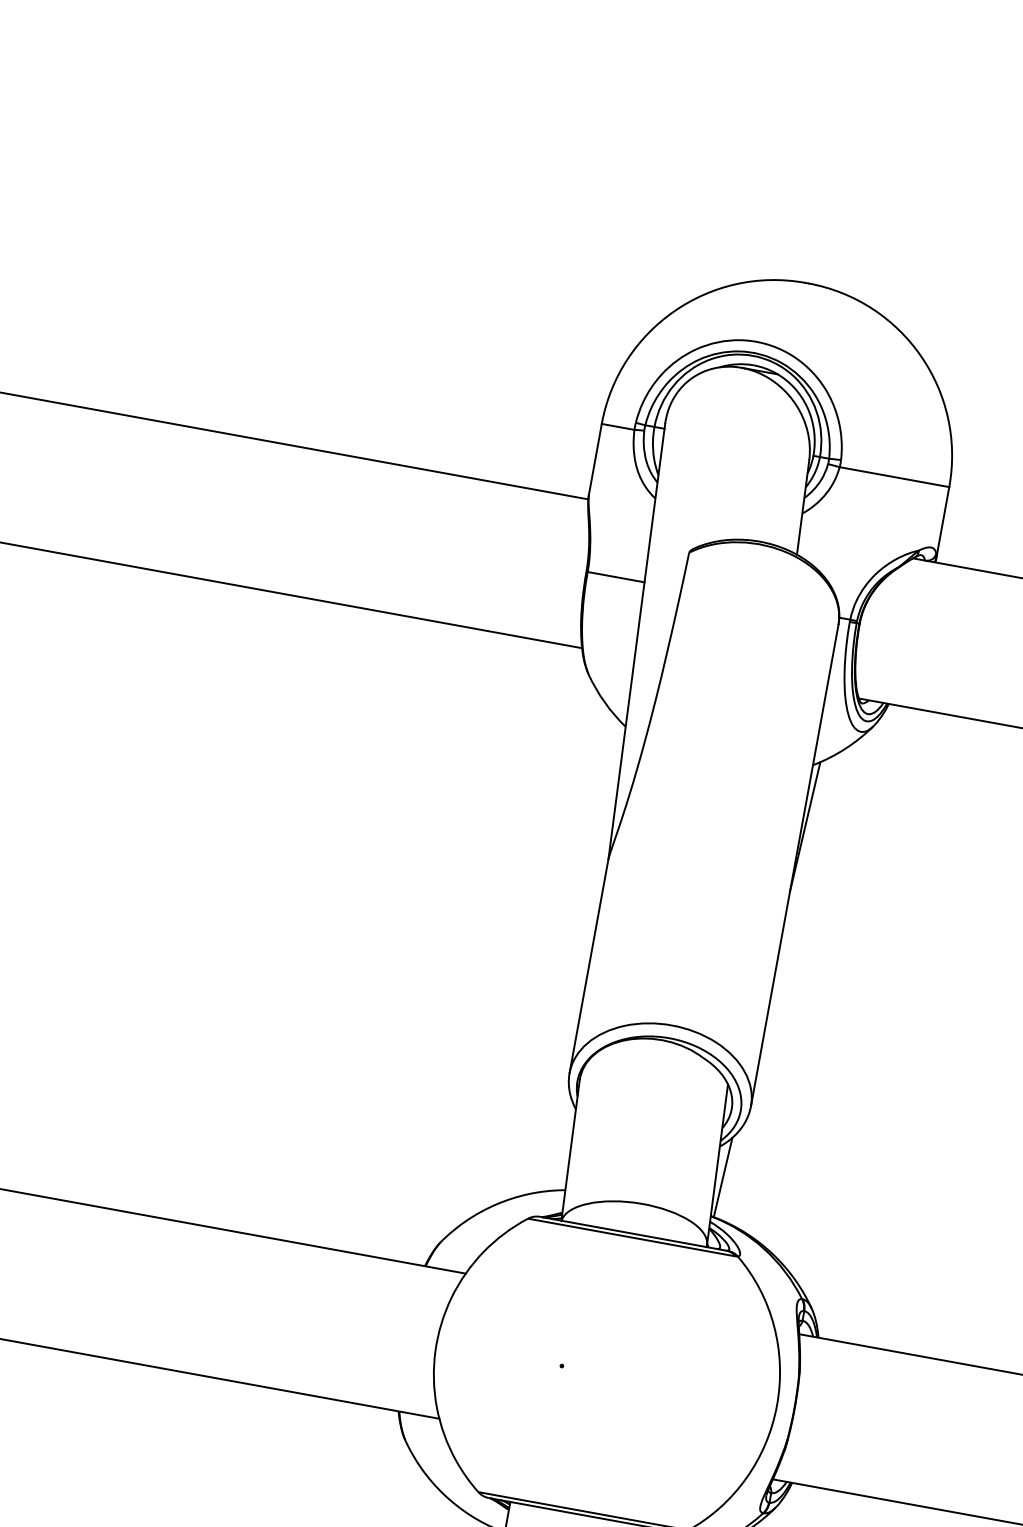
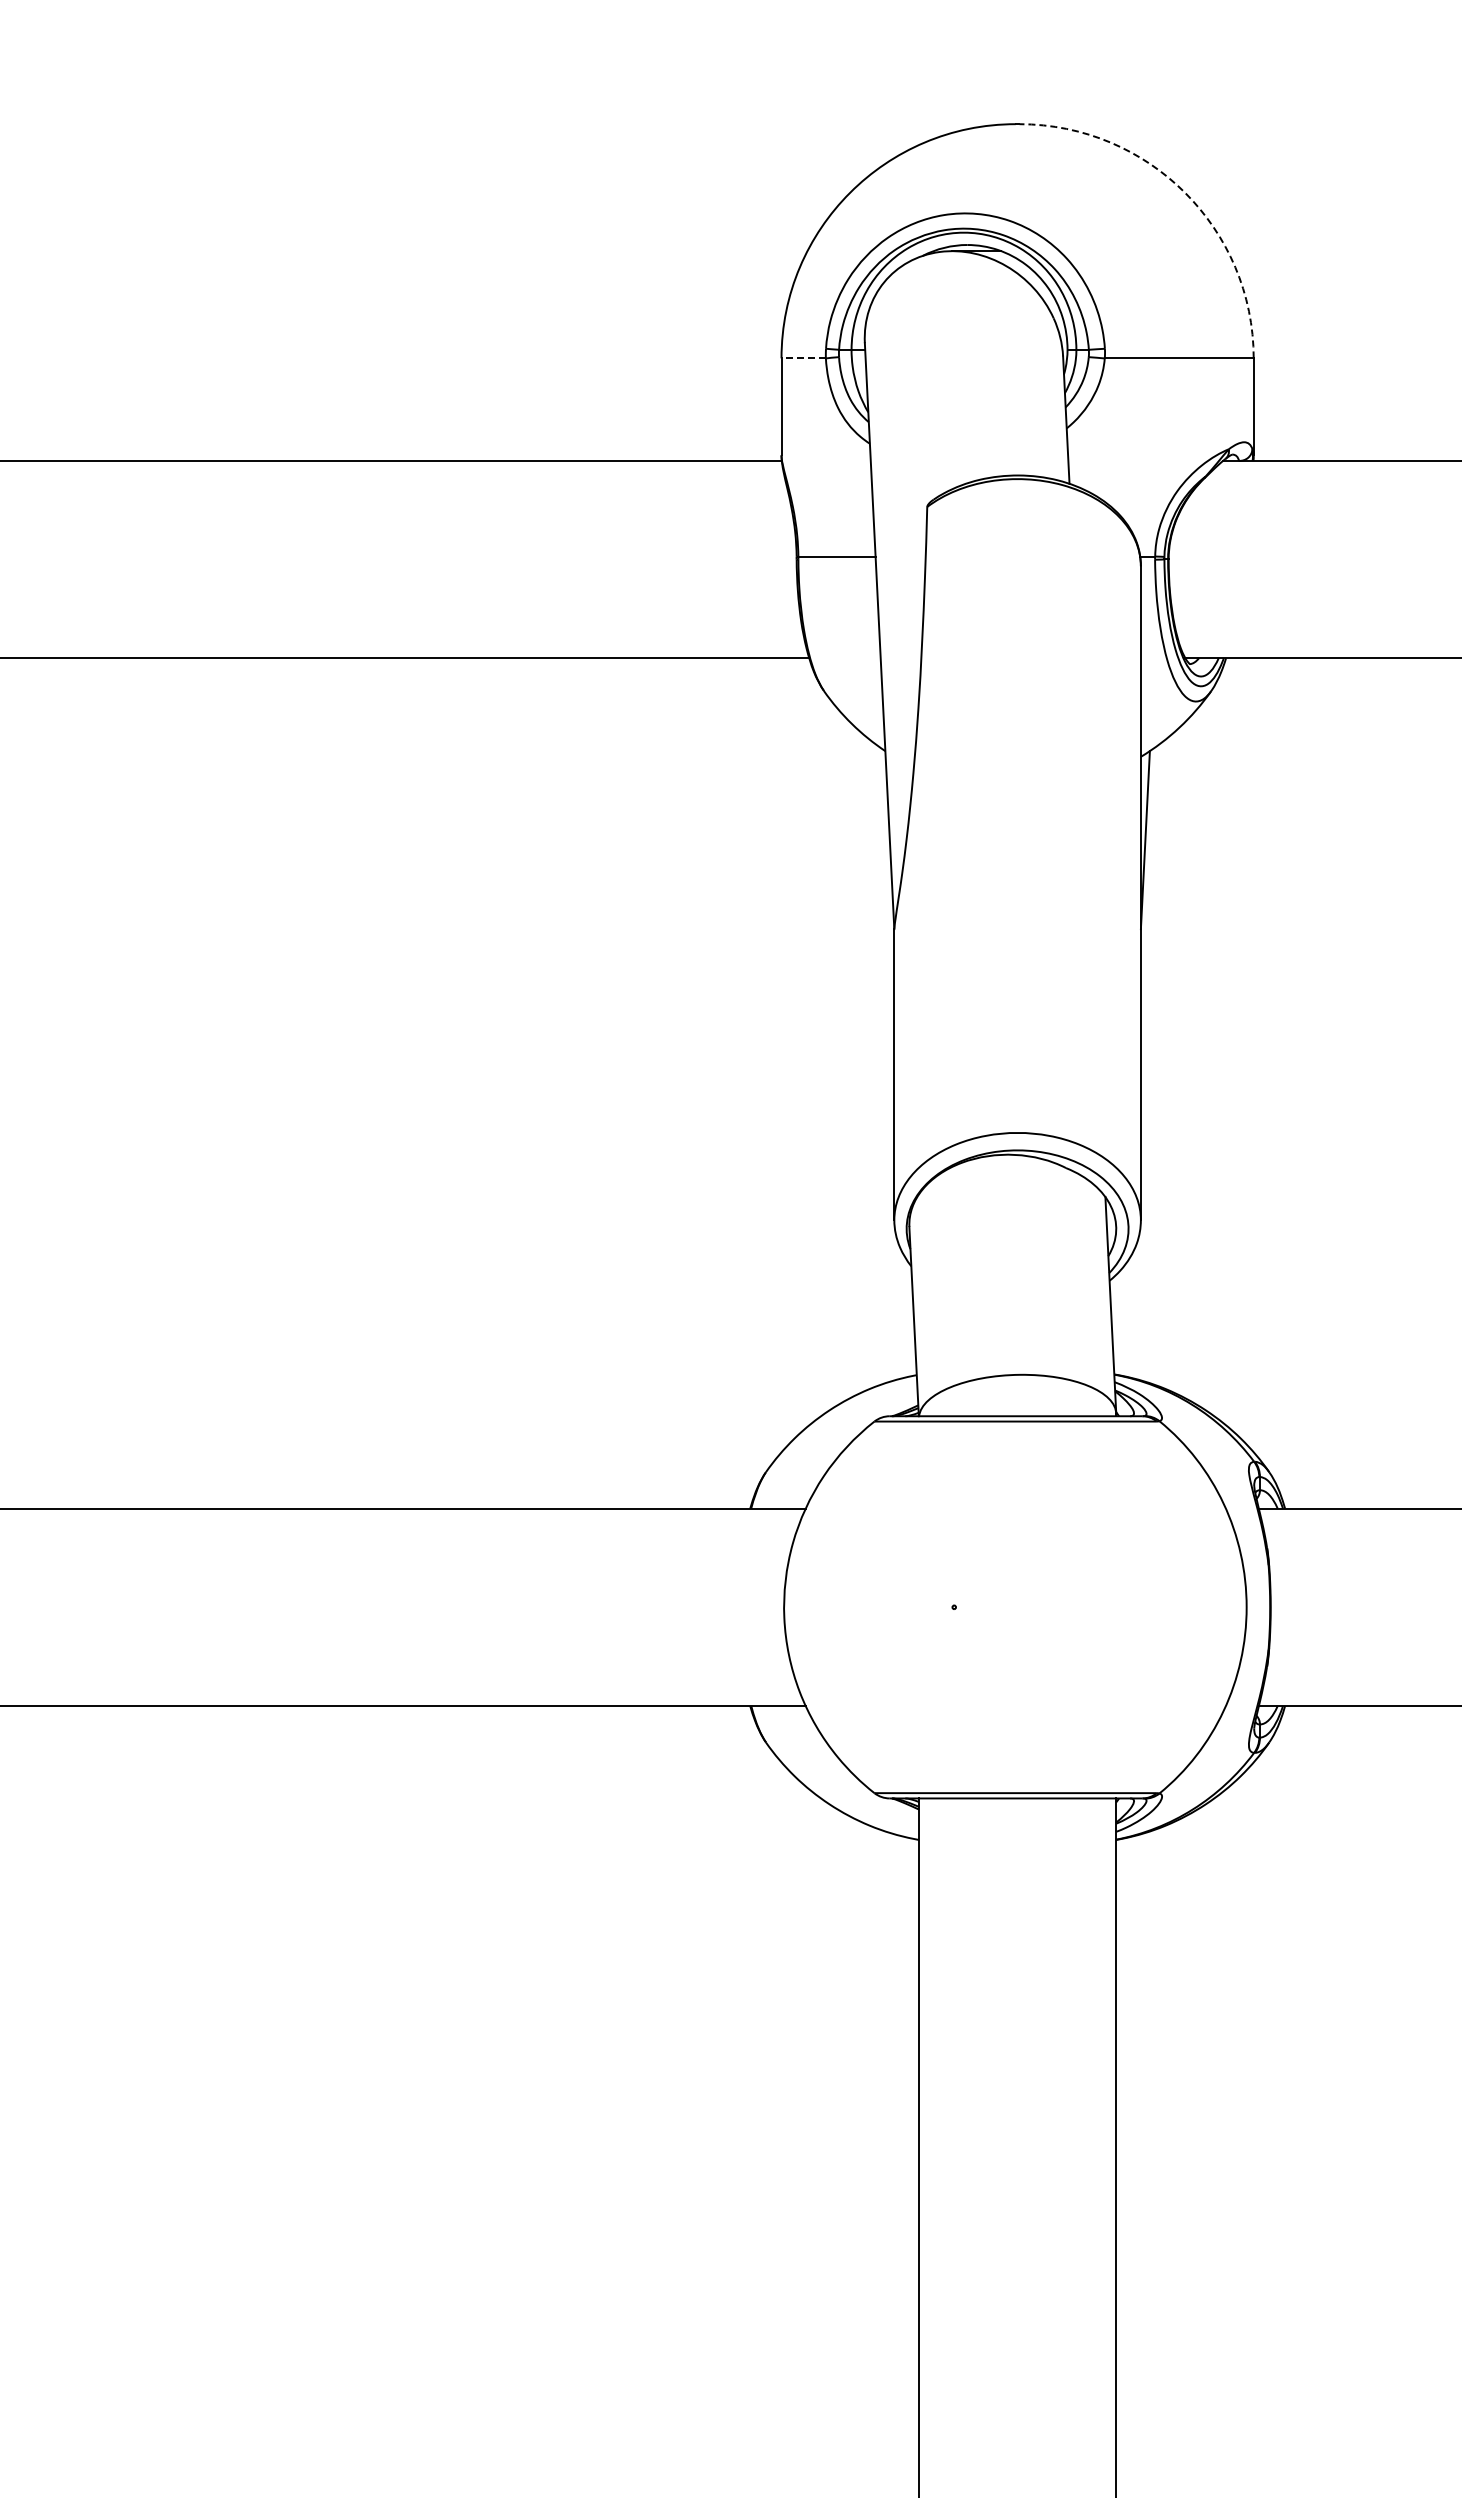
arc: (921, 355) -> (1185, 192), solid -> dashed
line: (617, 426) -> (803, 358), solid -> dashed
line: (723, 1177) -> (1121, 1320), removed

